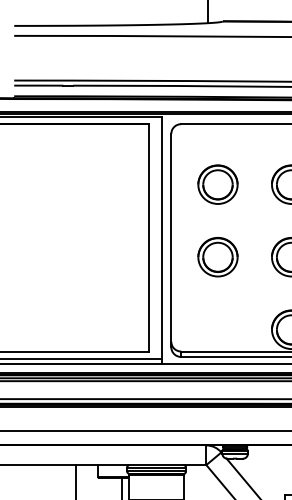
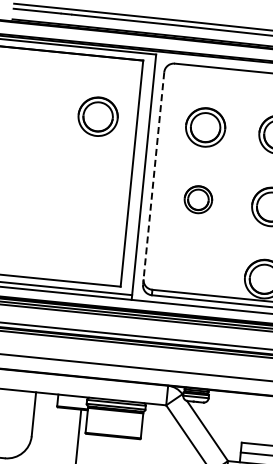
part: (109, 184) -> (97, 116), added
line: (171, 240) -> (153, 178), solid -> dashed
part: (217, 257) -> (197, 199), size x0.7

